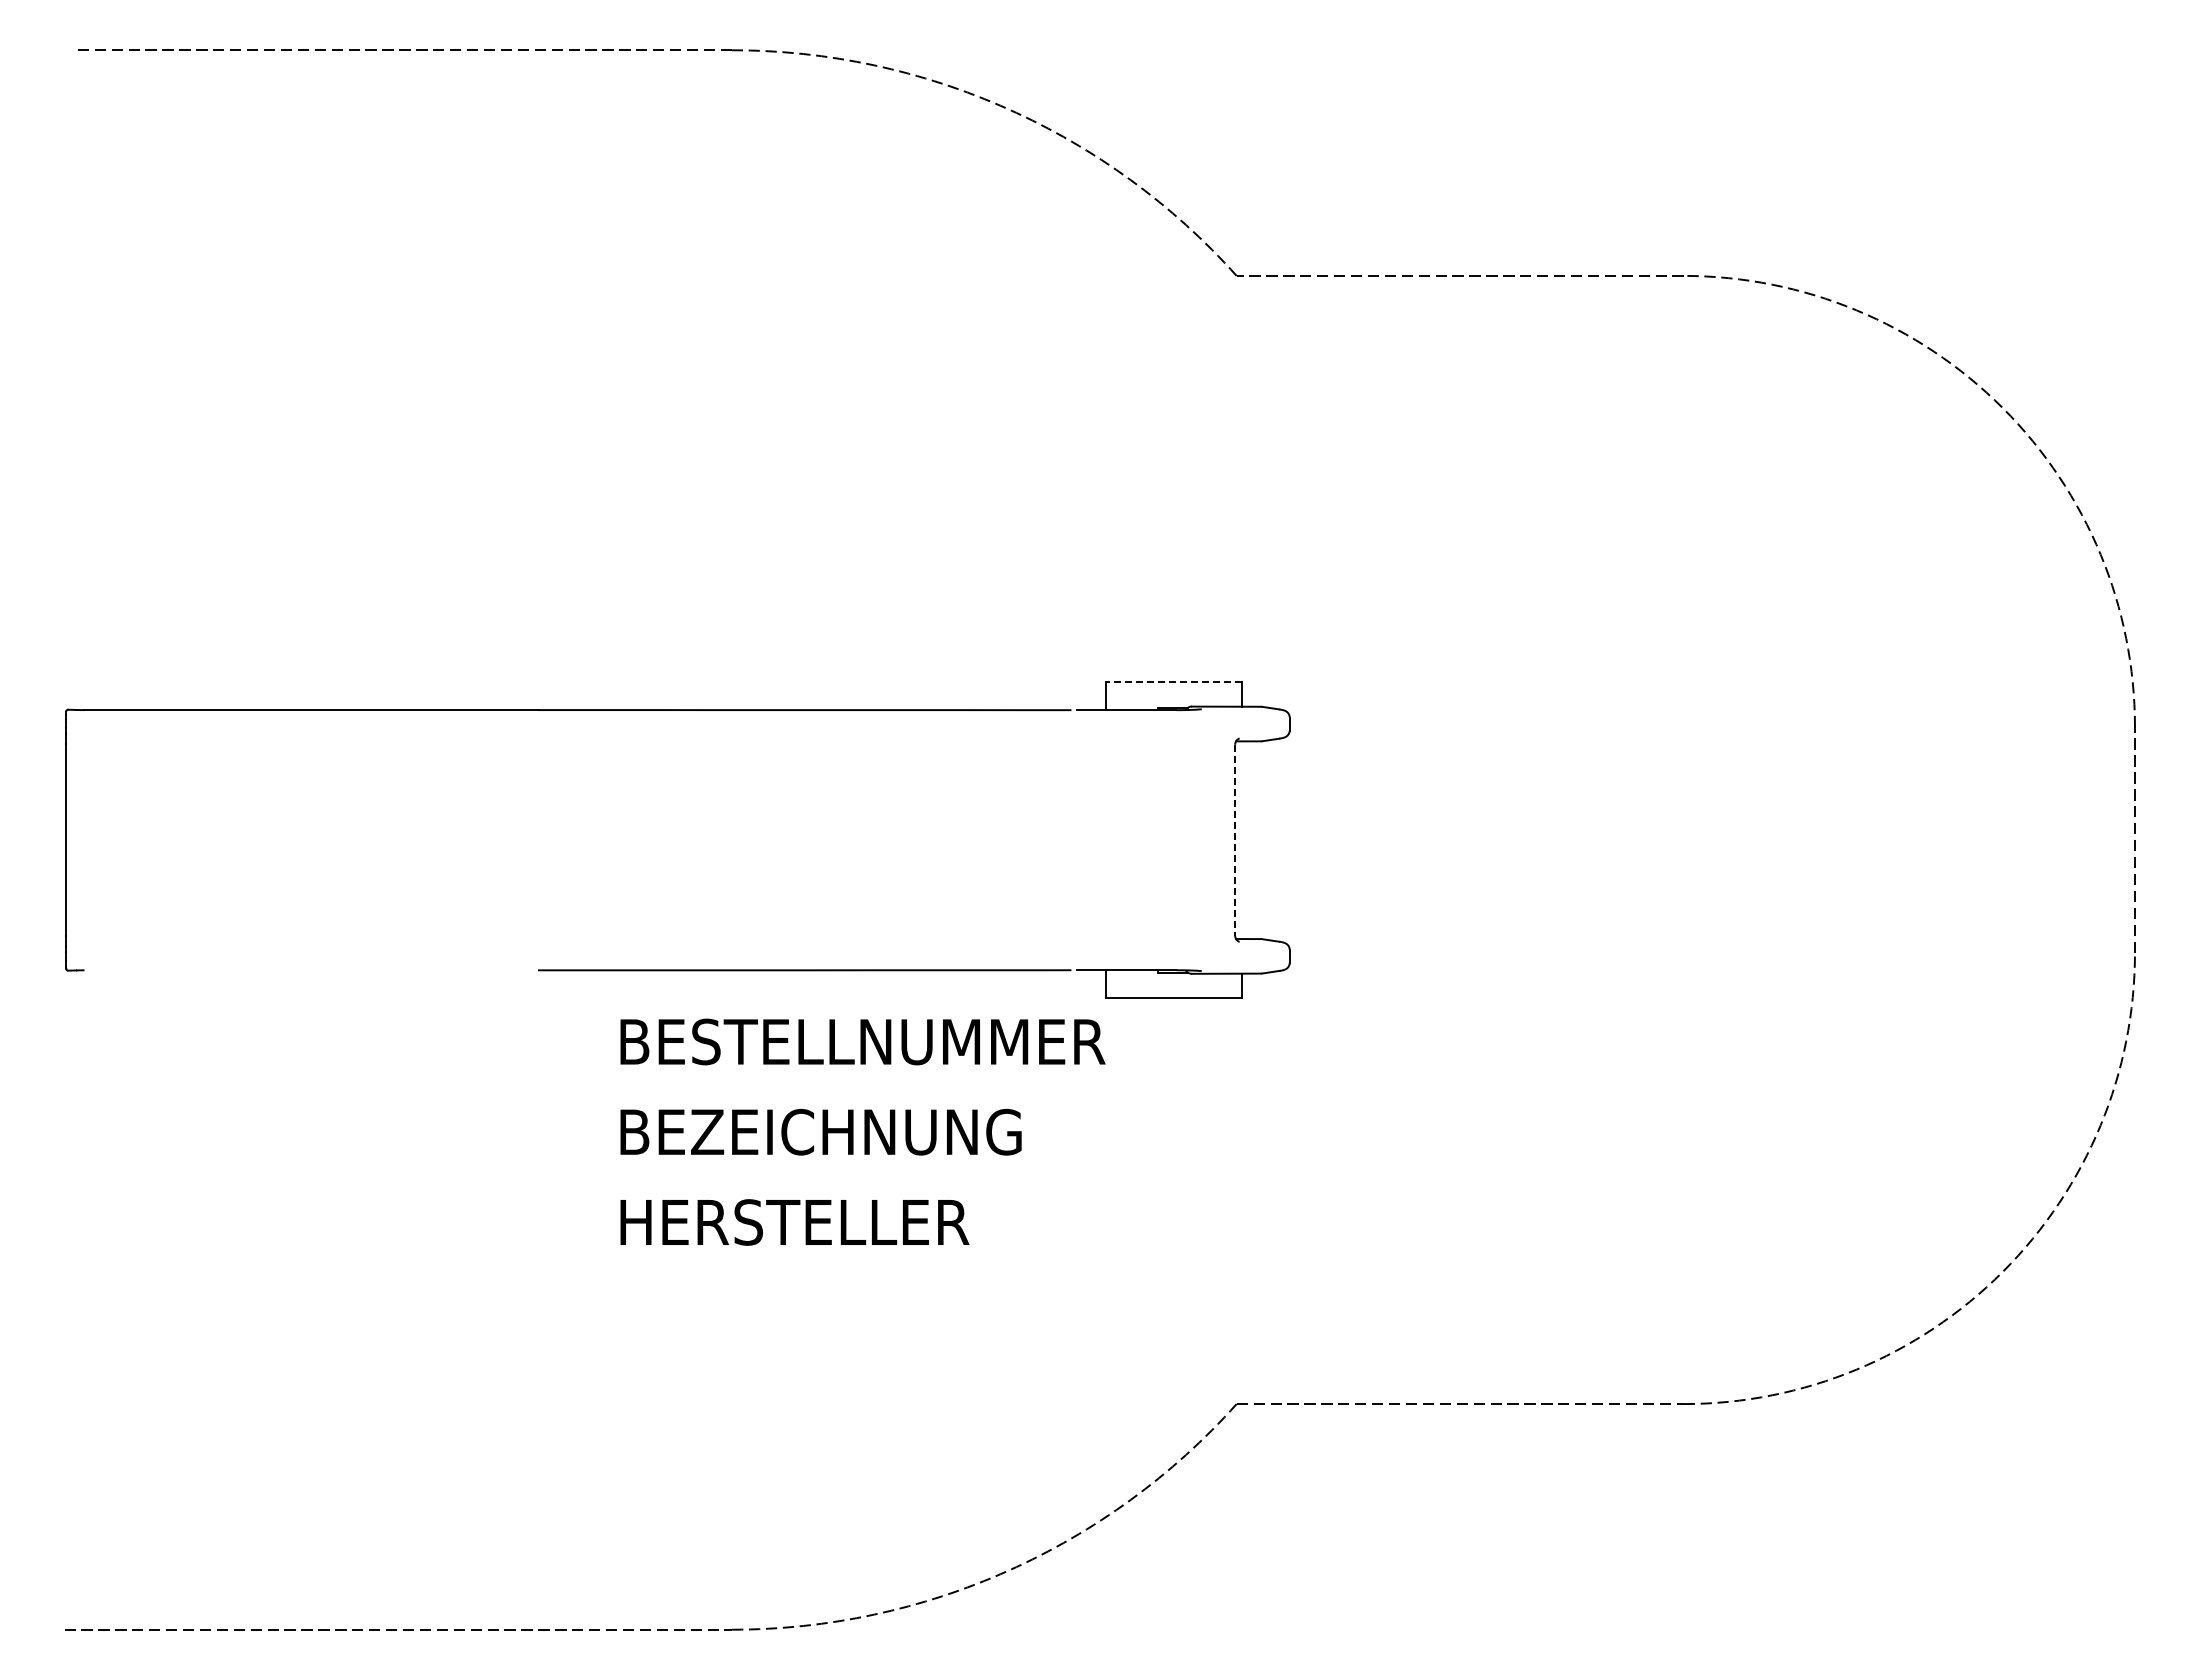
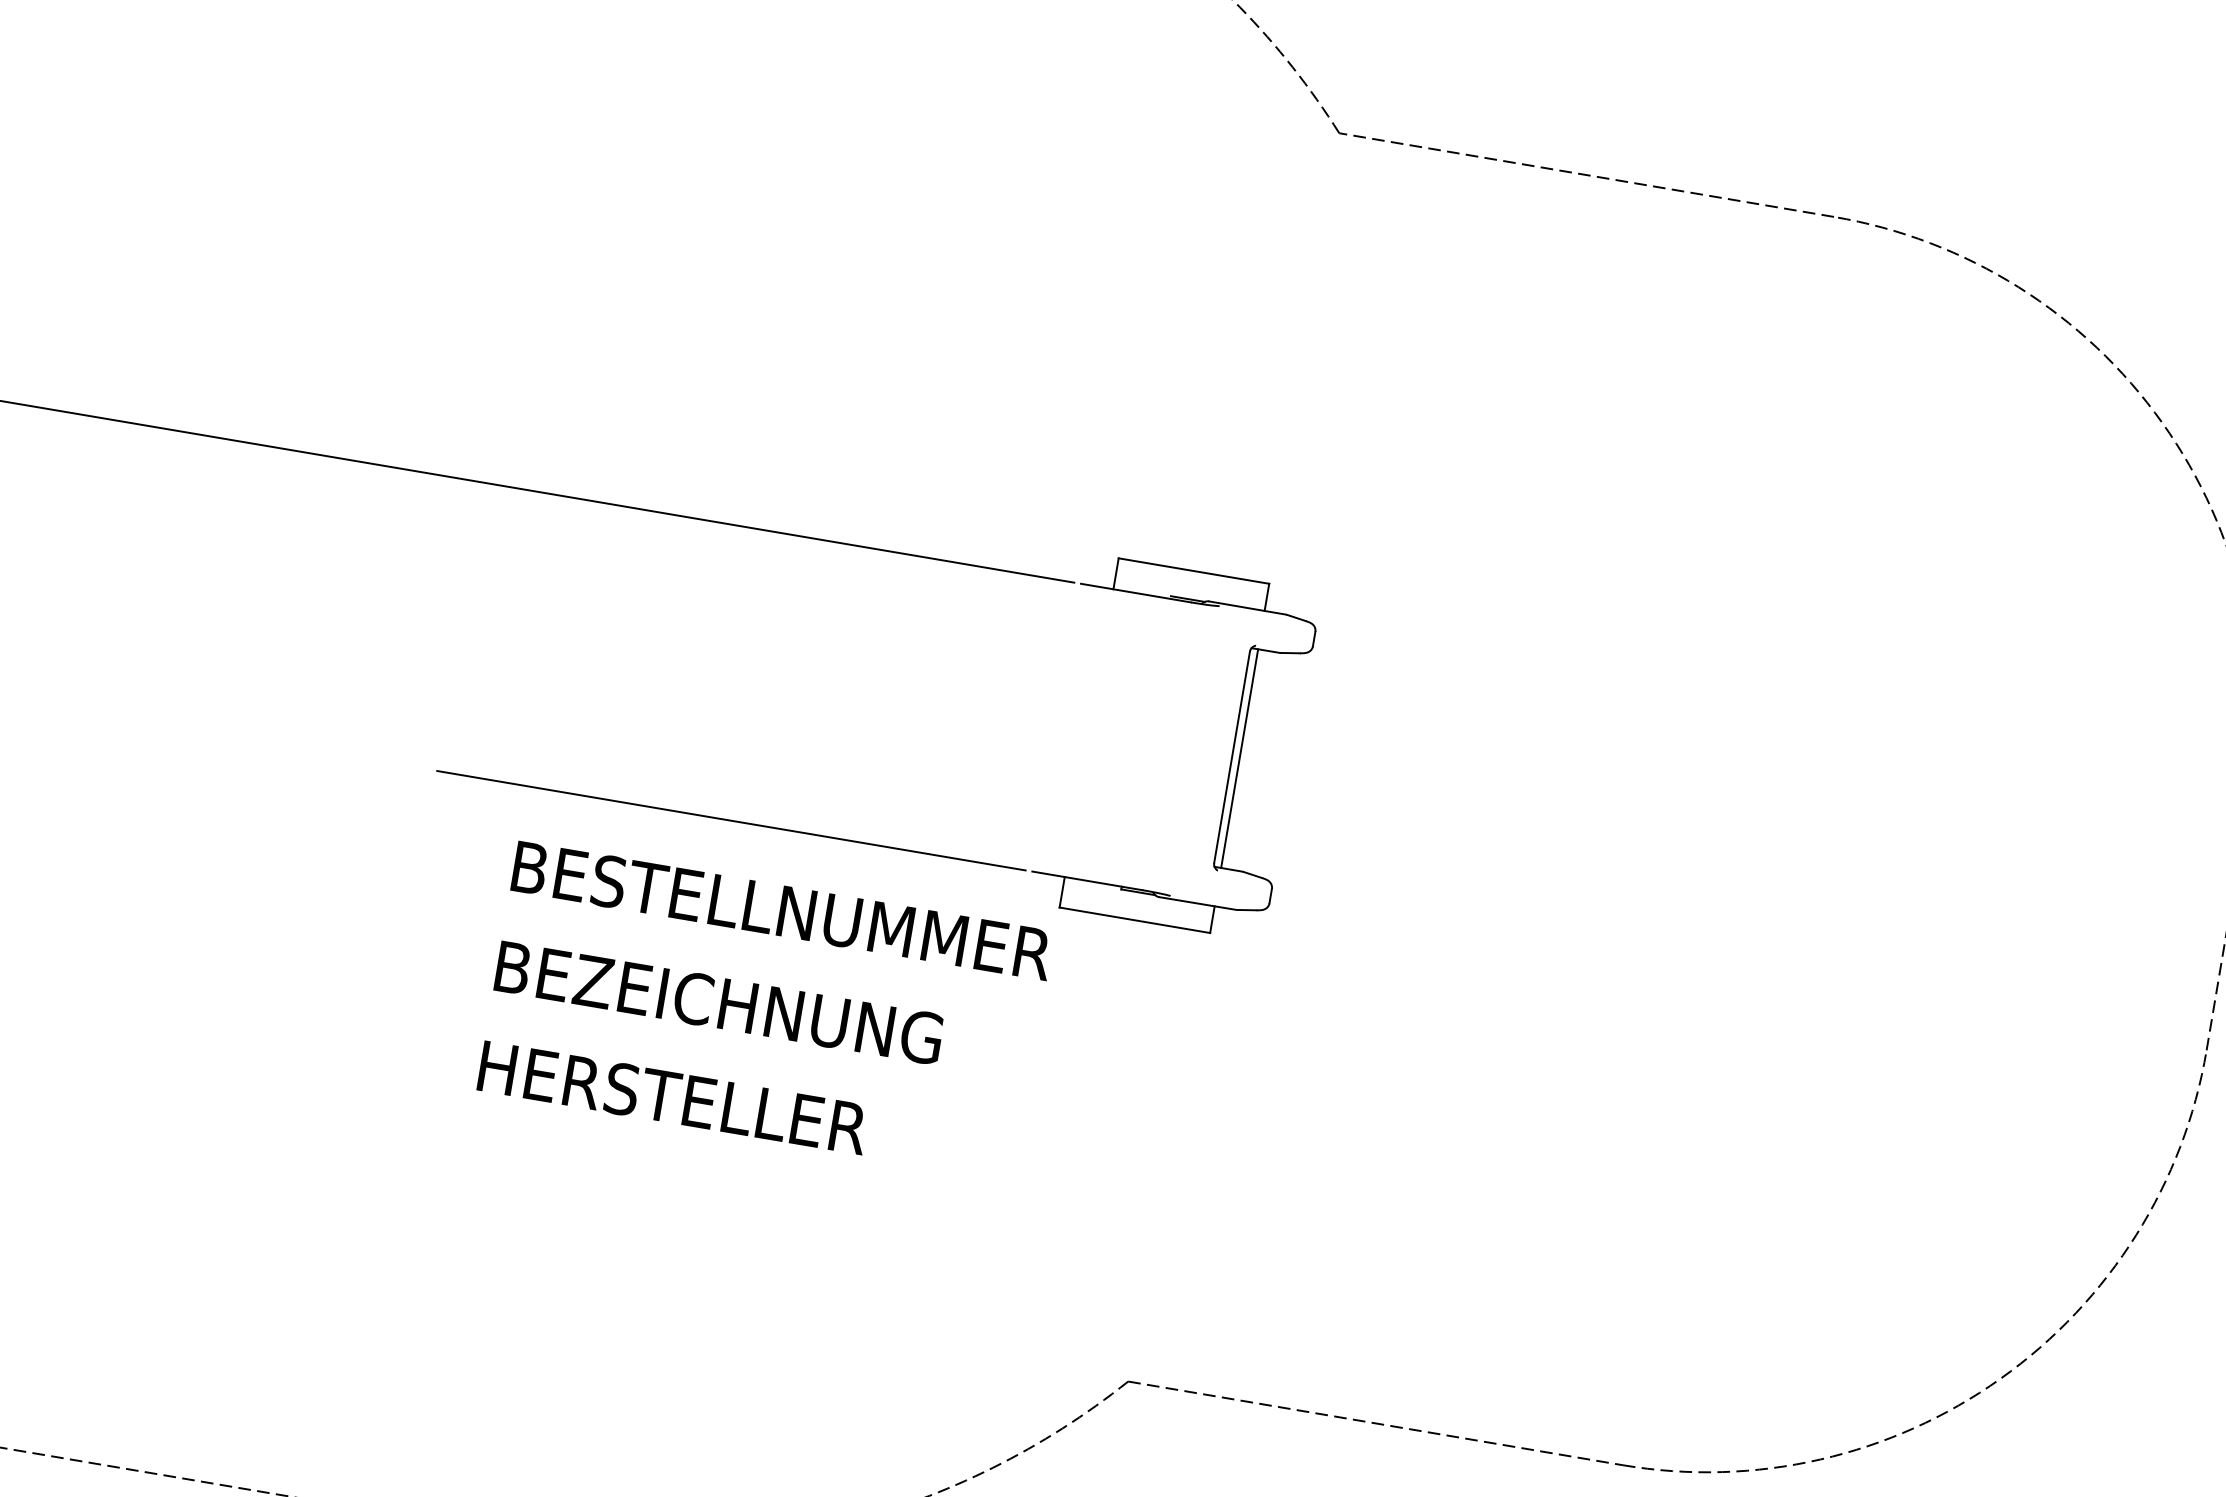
line: (1173, 682) -> (1193, 571), dashed -> solid
line: (1235, 840) -> (1232, 757), dashed -> solid
line: (1242, 840) -> (1240, 759), added

